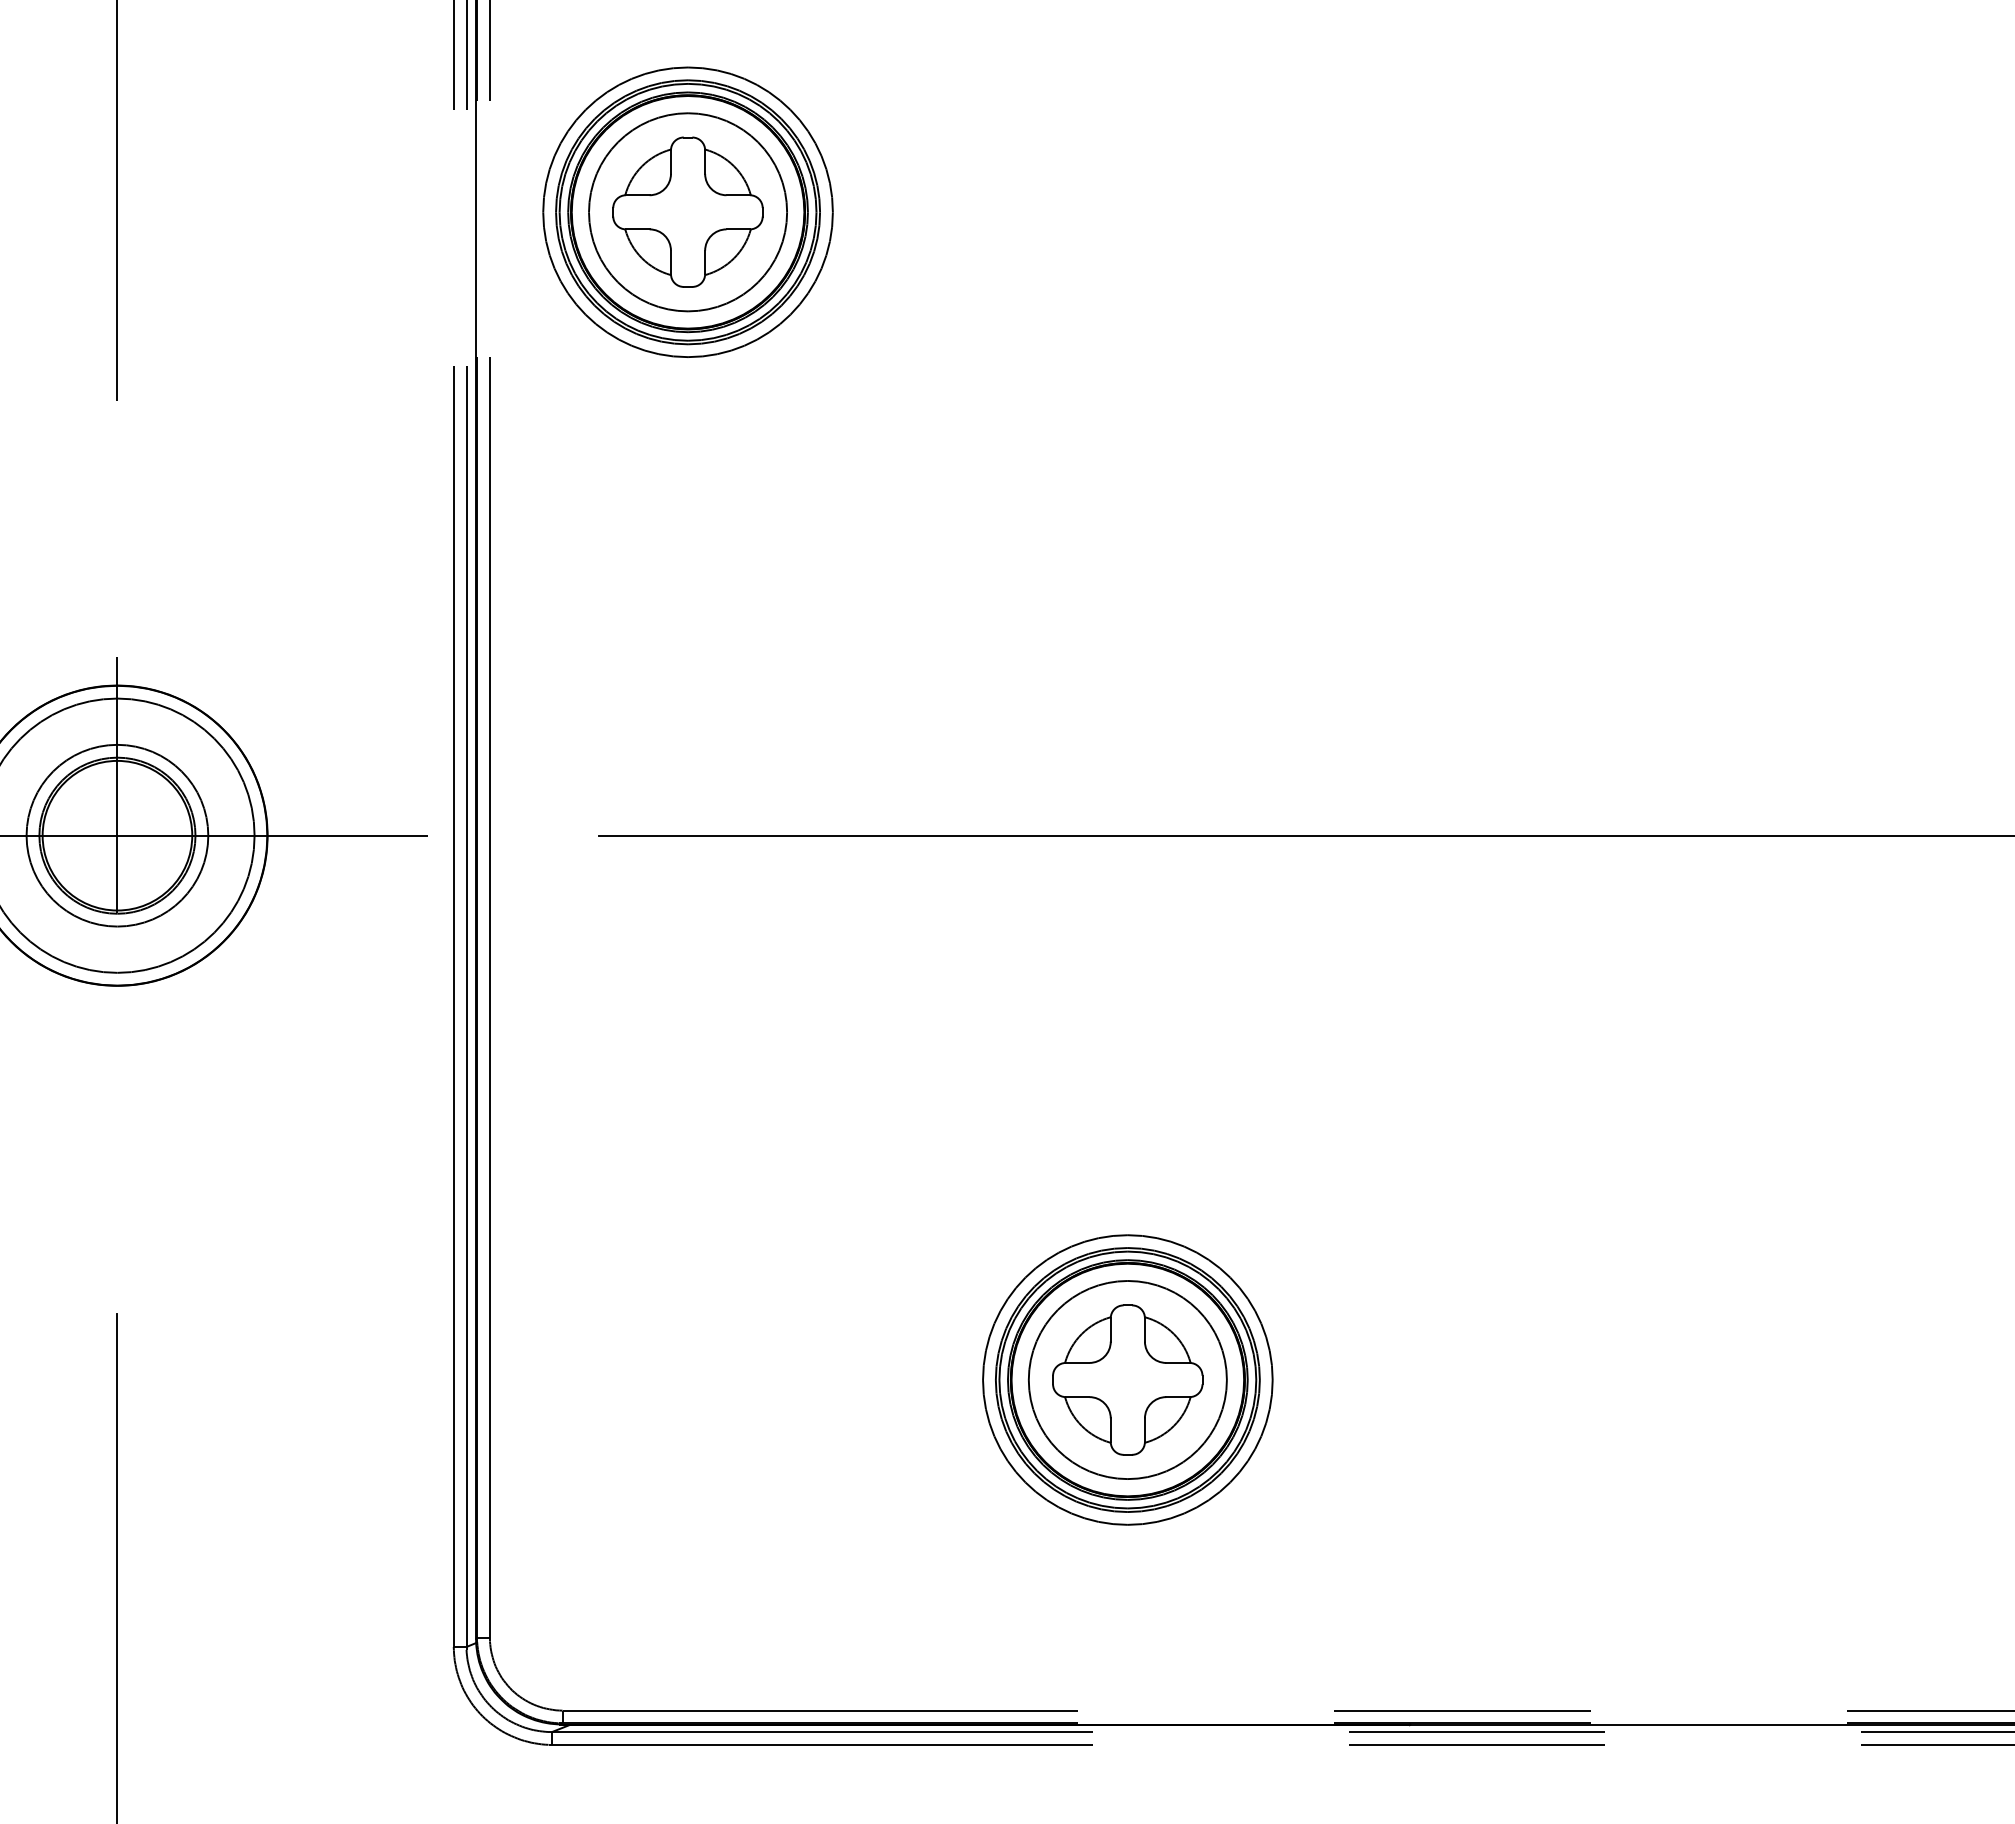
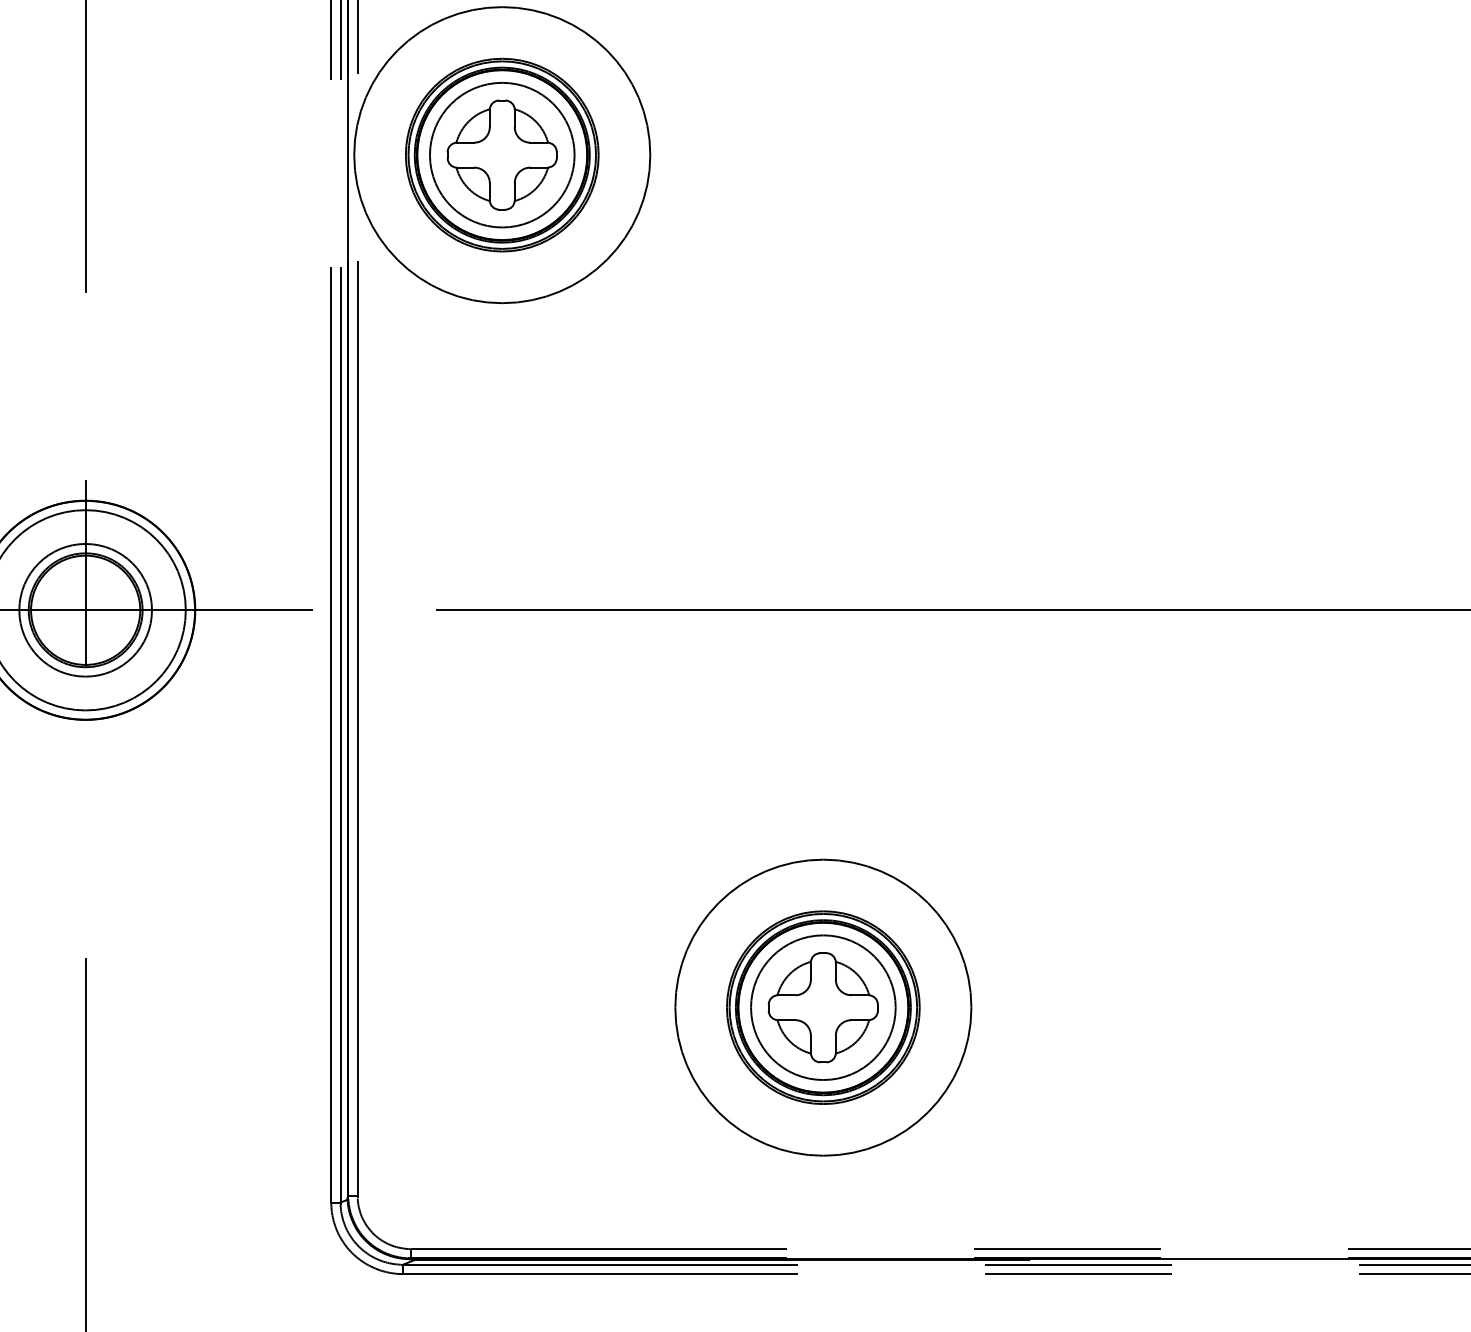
circle: (687, 212) -> (501, 155), size x1.4
circle: (1127, 1379) -> (823, 1007), size x1.4

